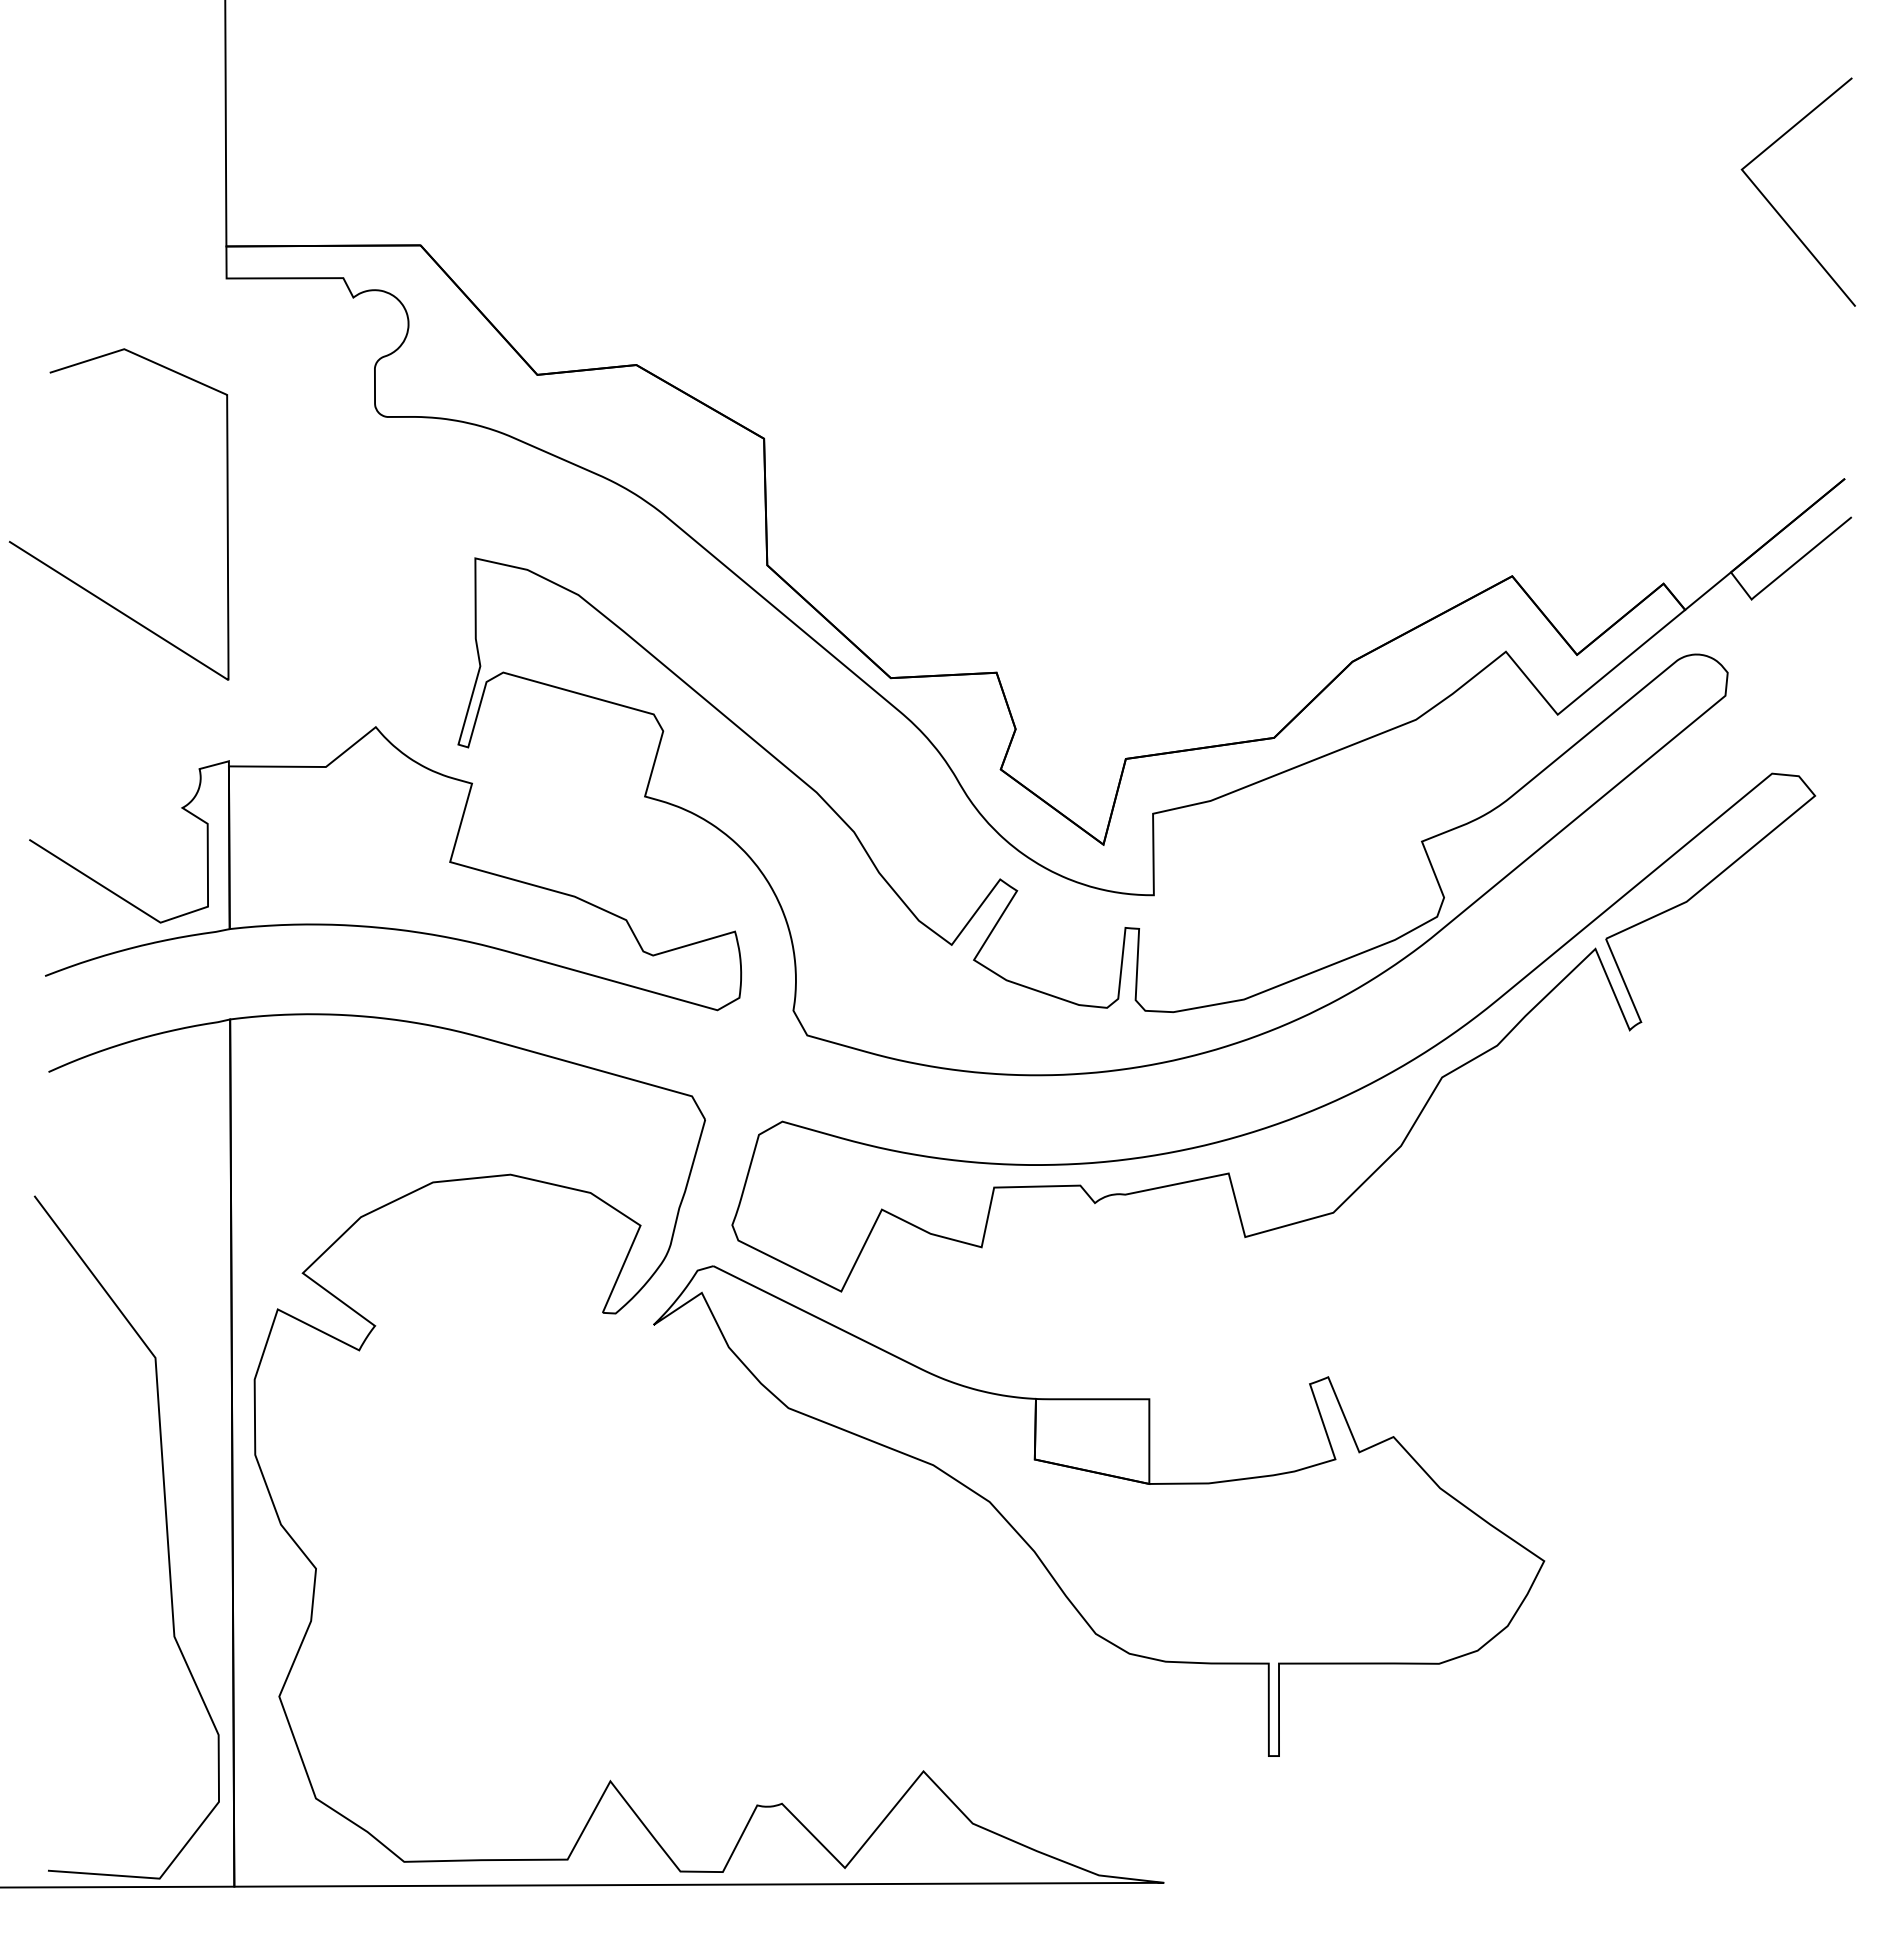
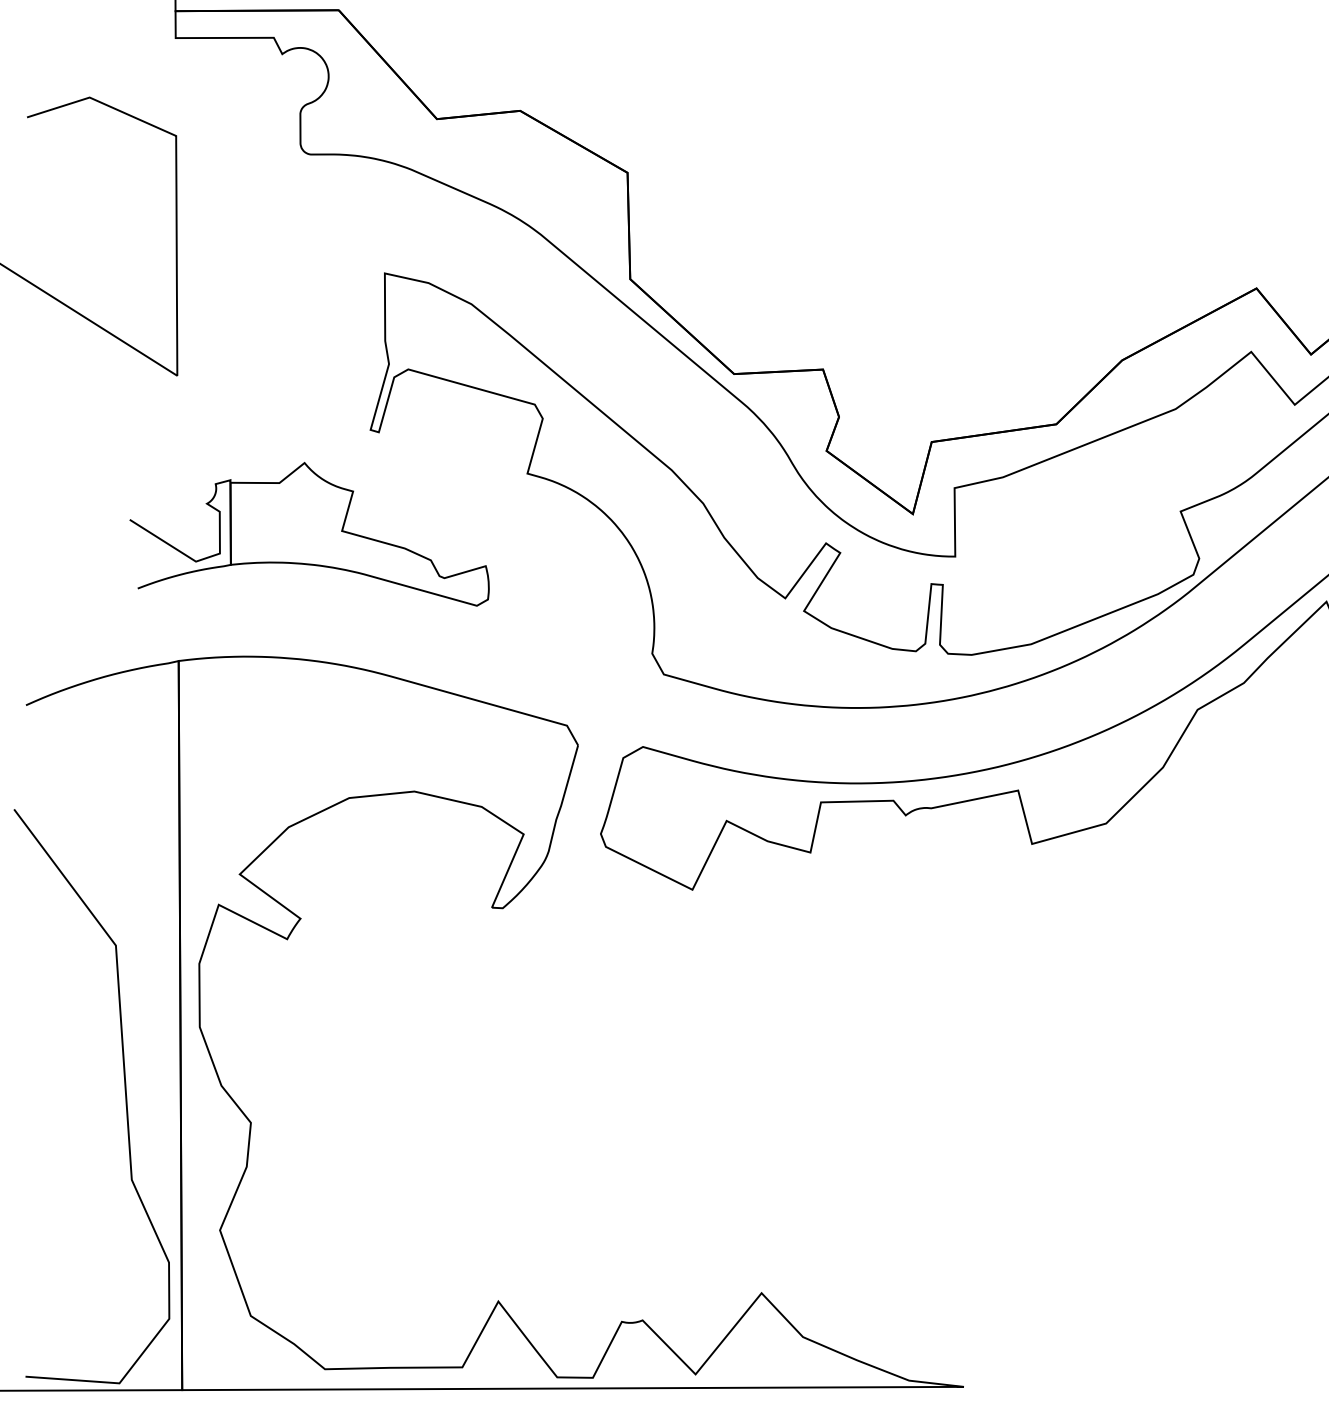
part: (385, 868) -> (309, 534), size x0.6
part: (1099, 1510) -> (909, 1073), removed

